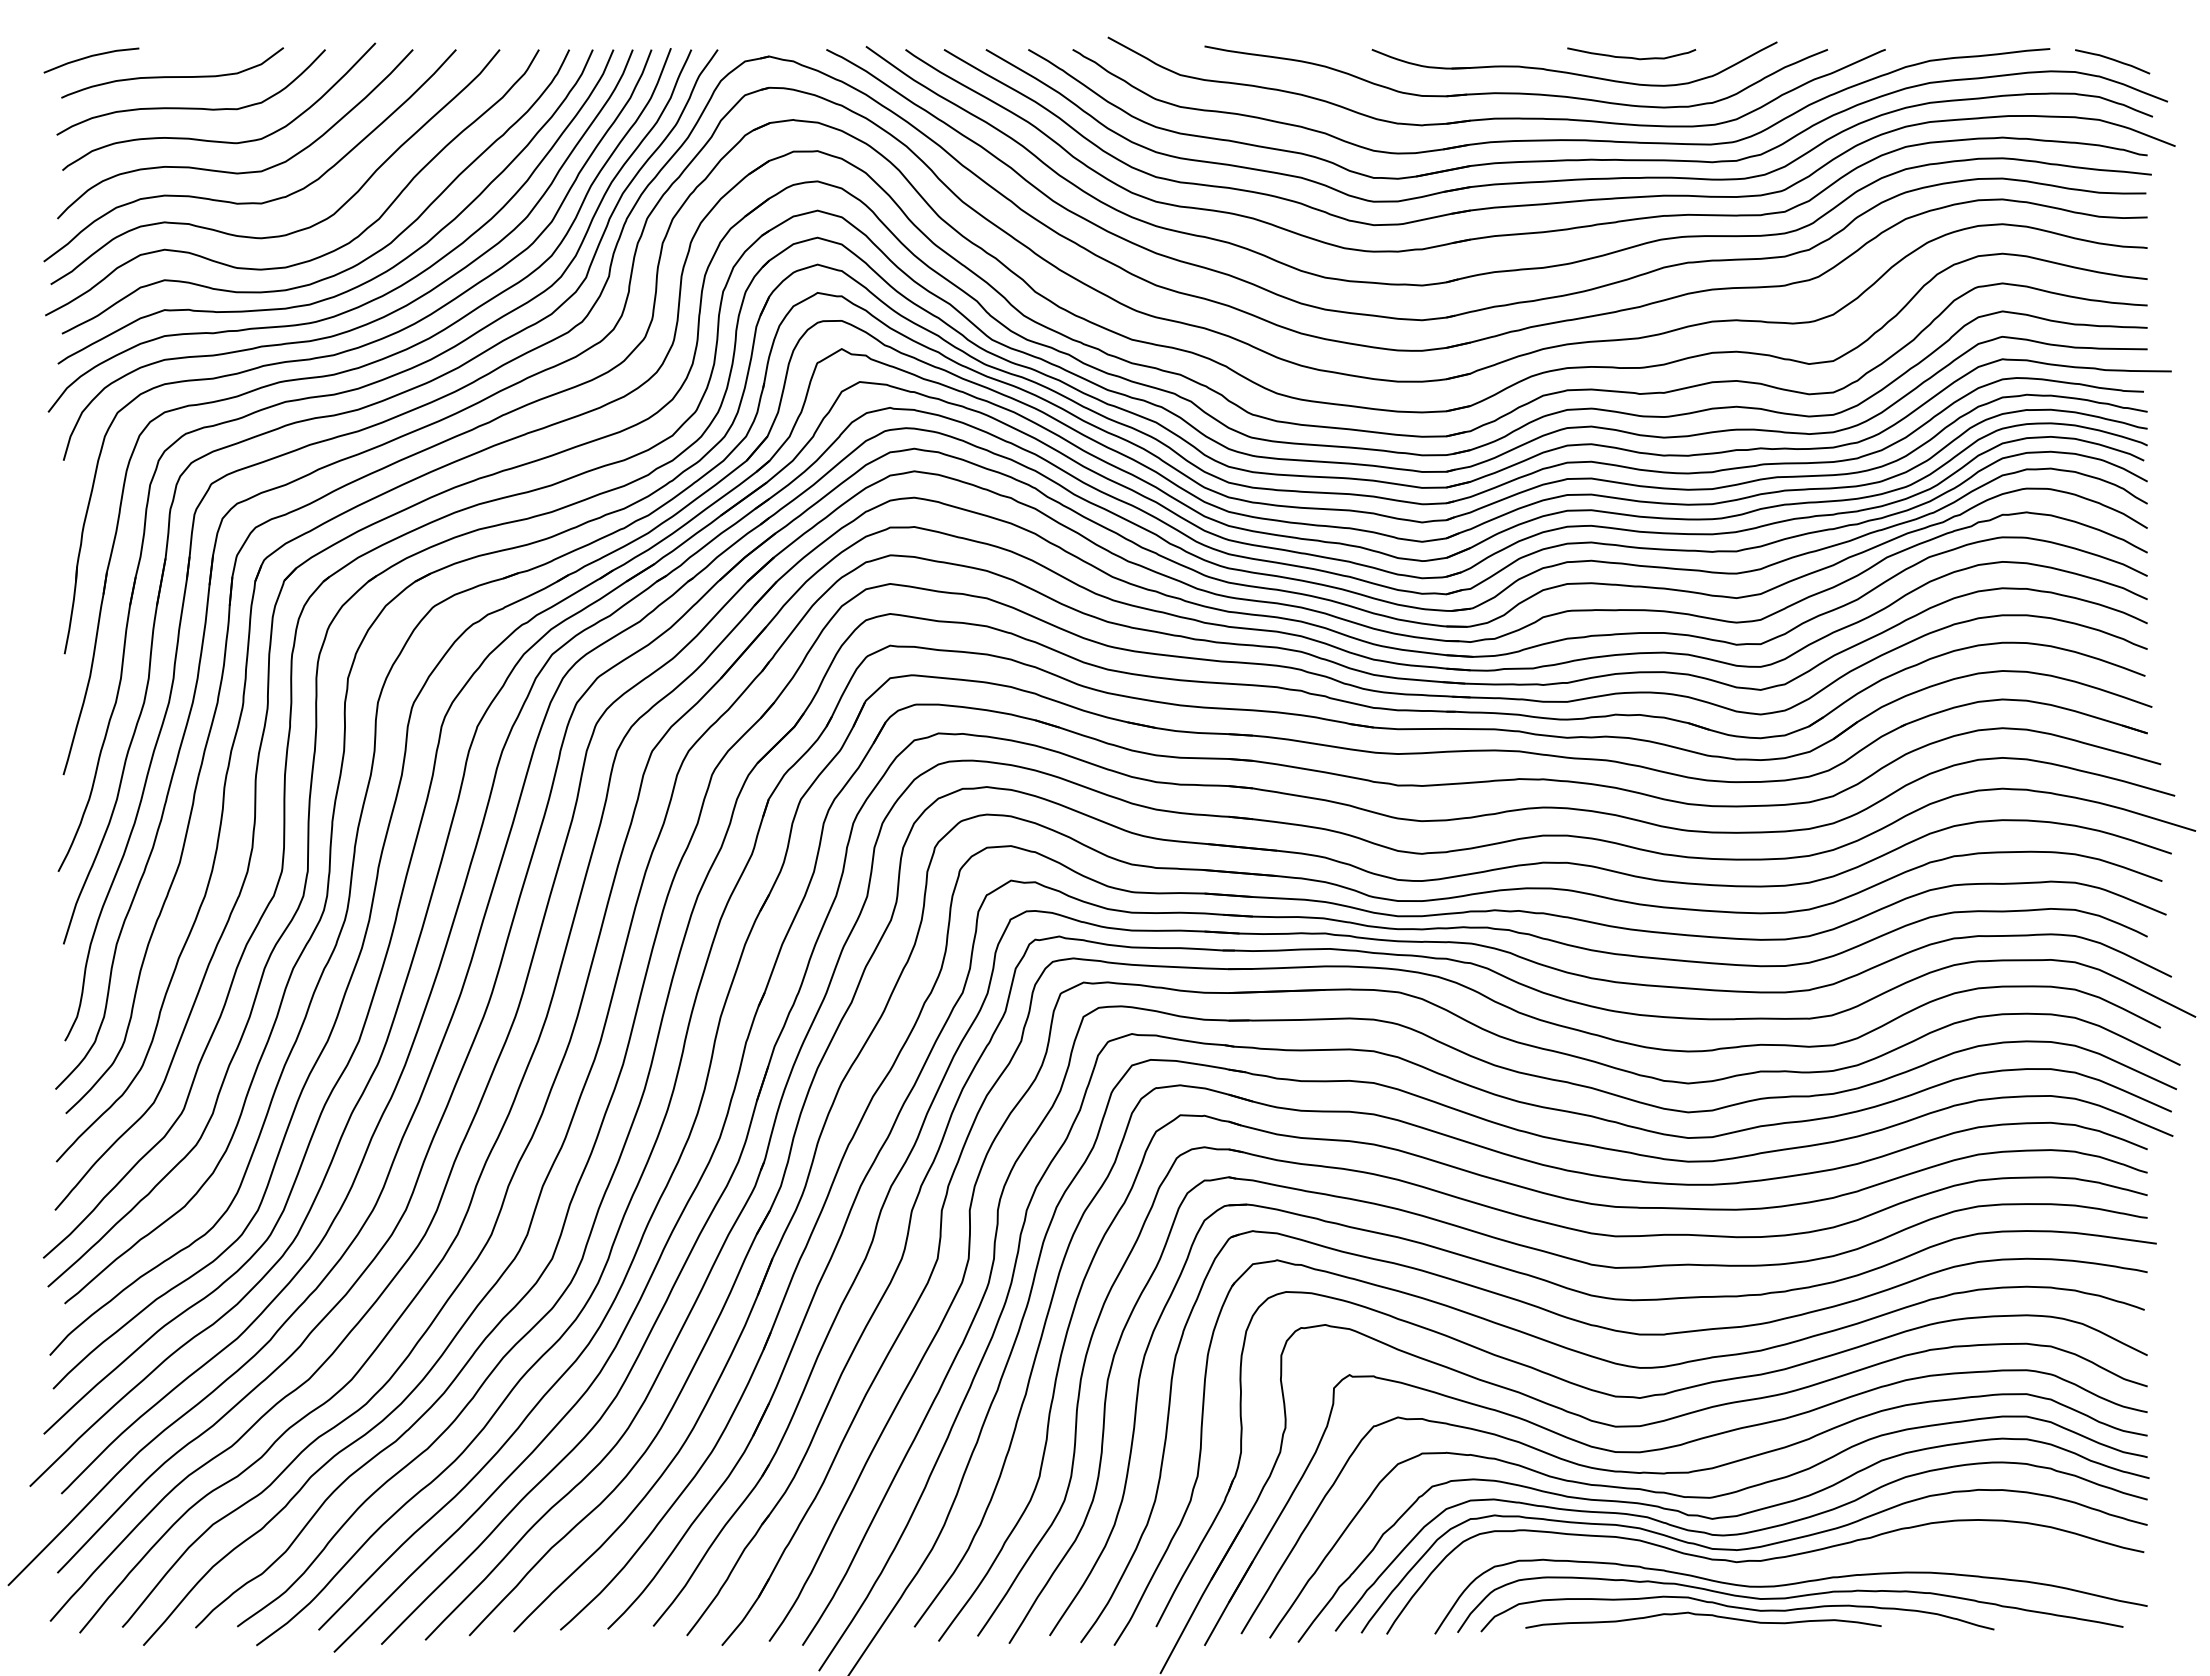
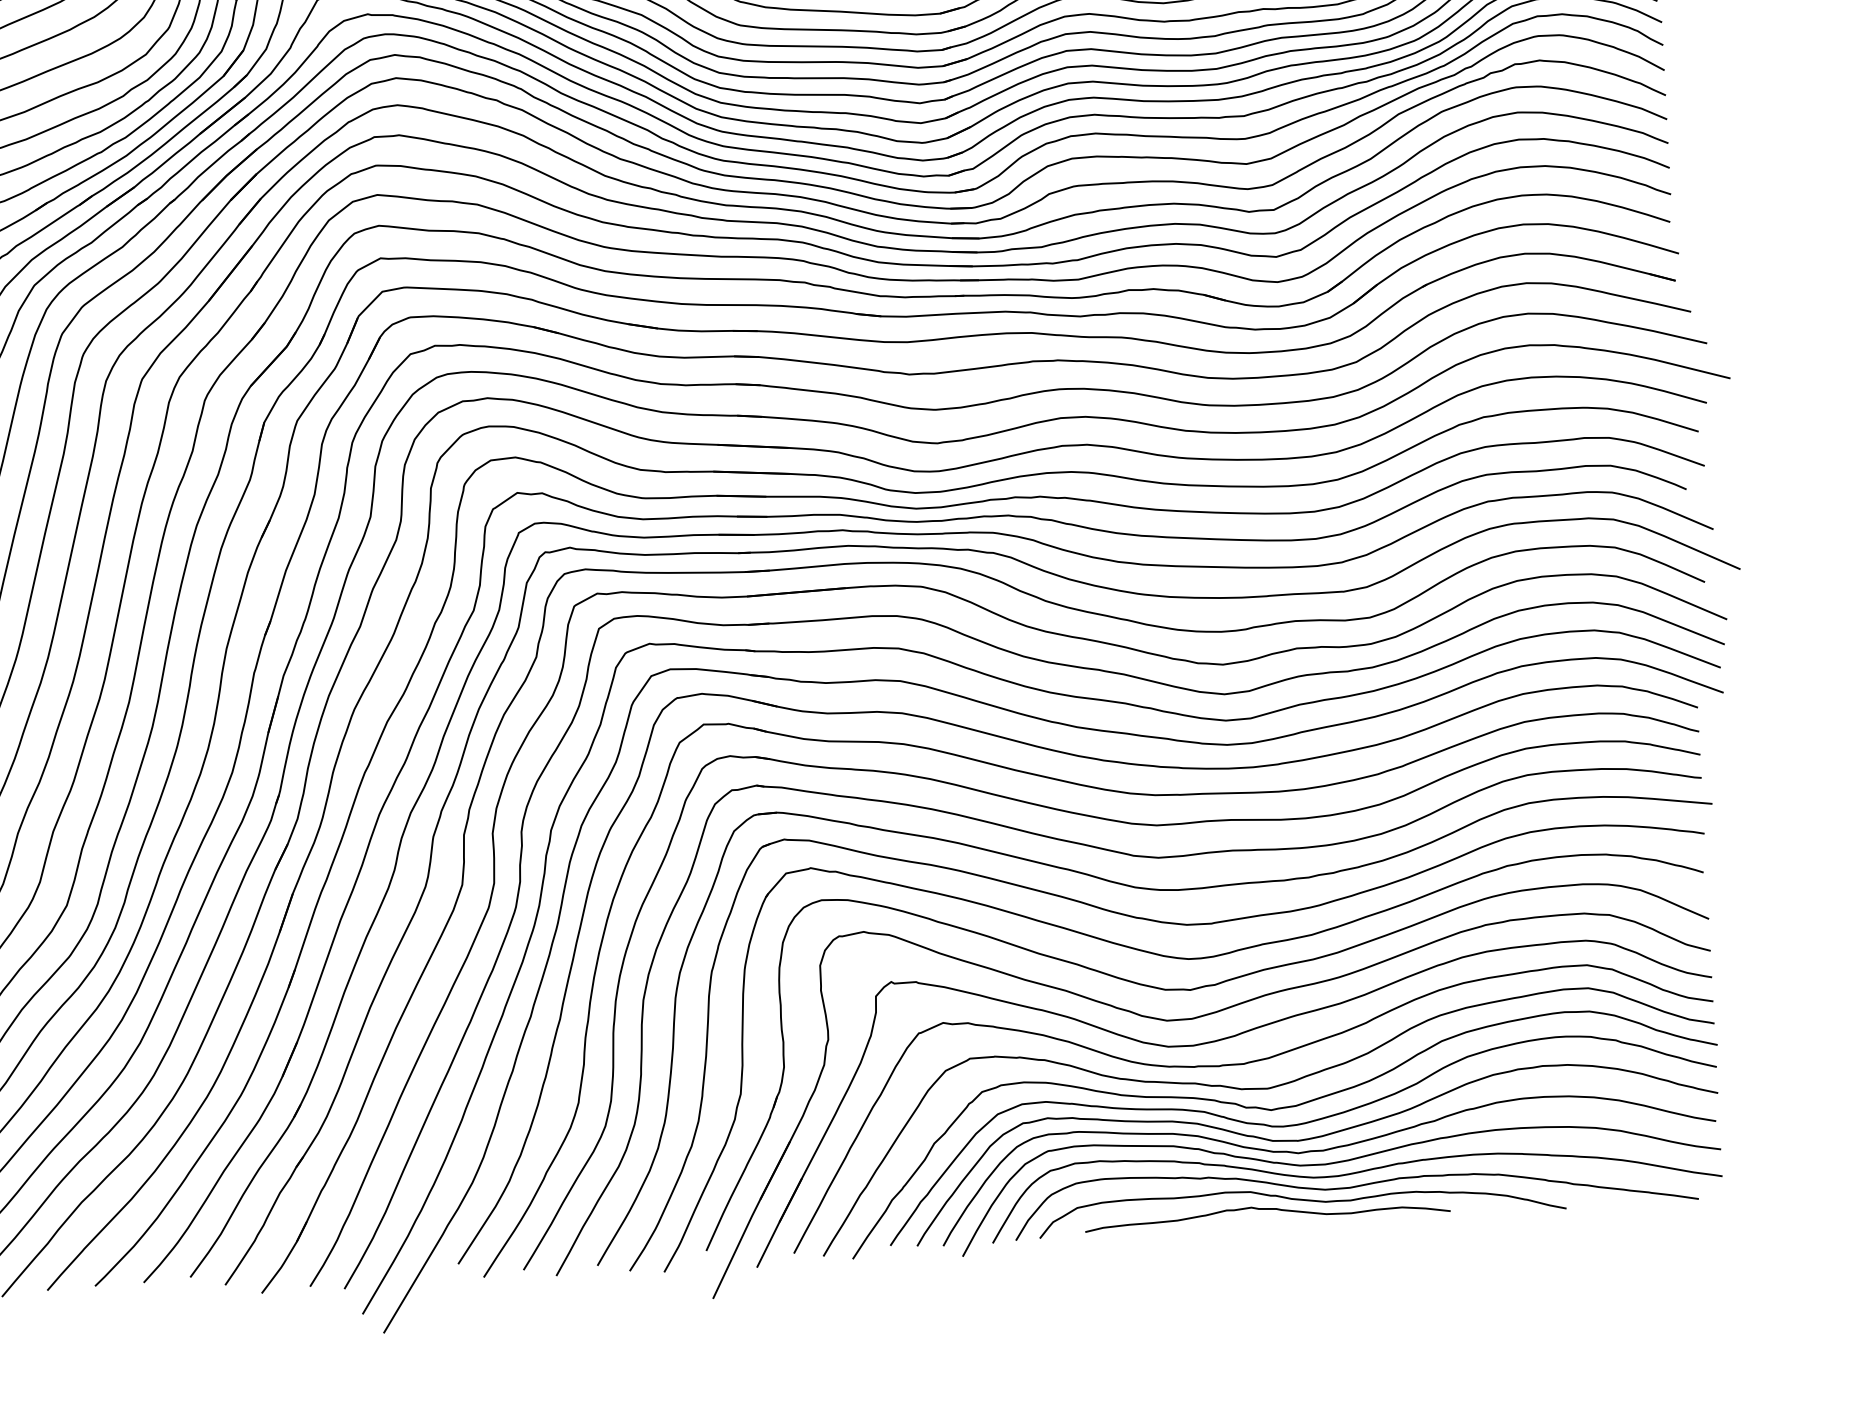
curve: (1772, 1574) -> (1335, 1163), added

